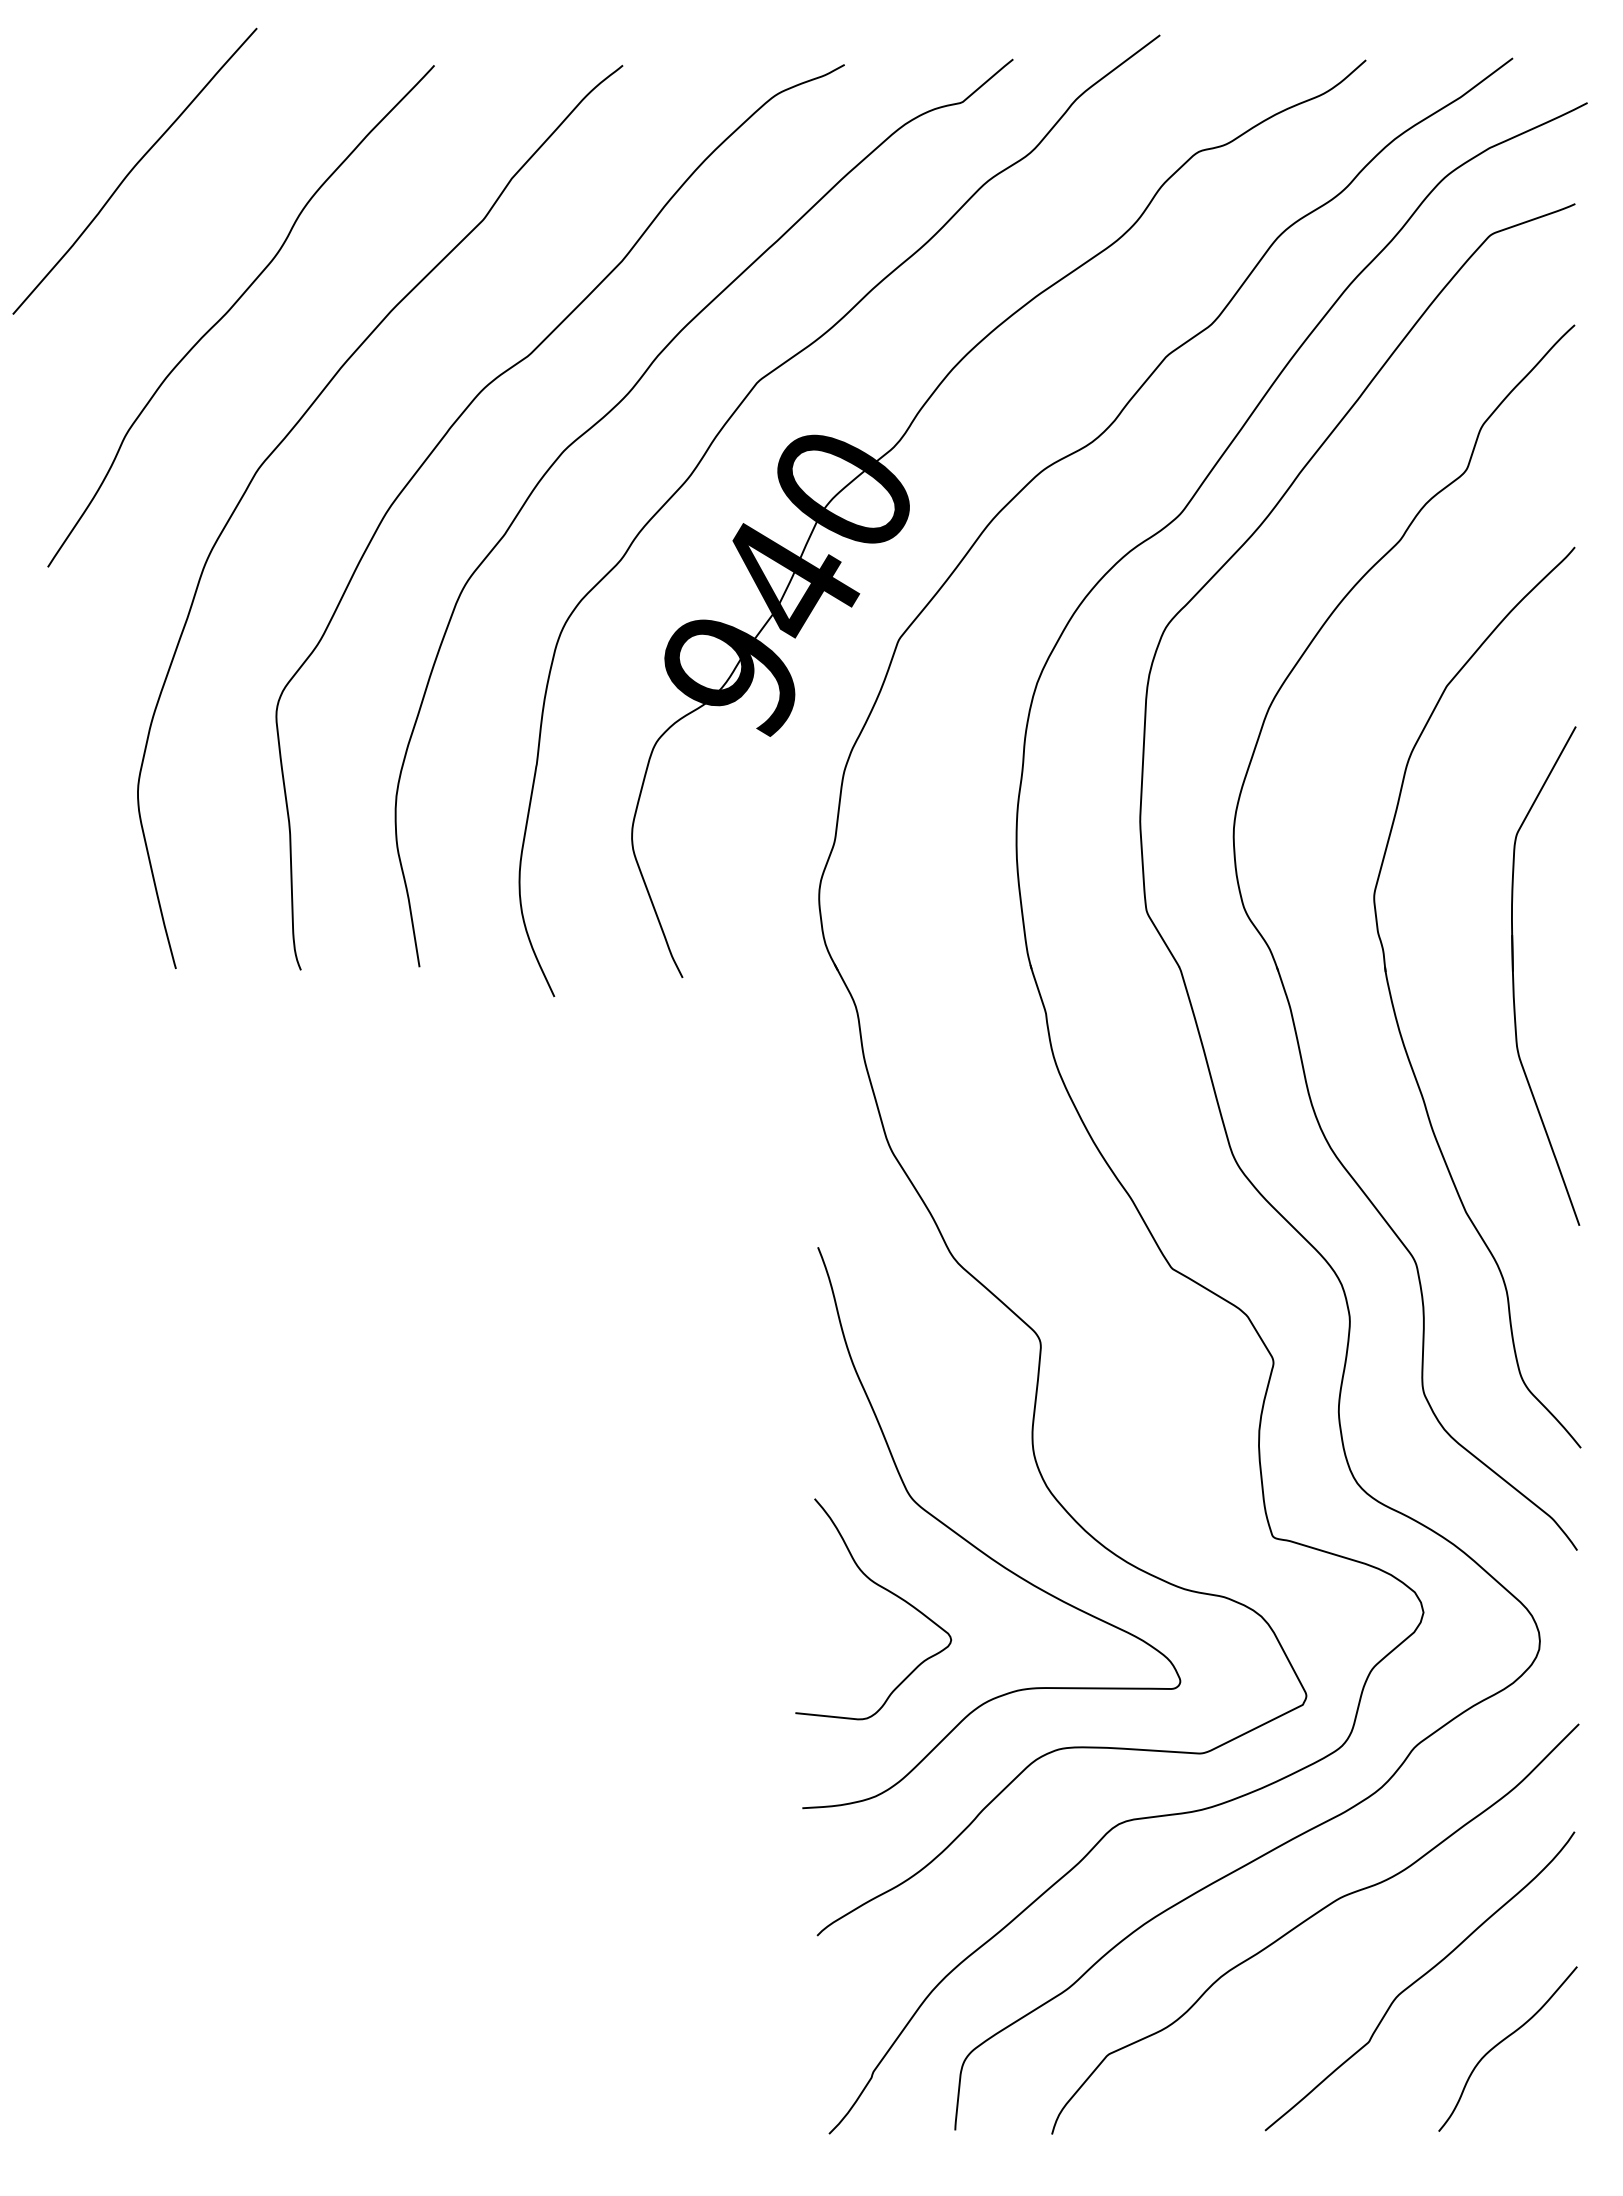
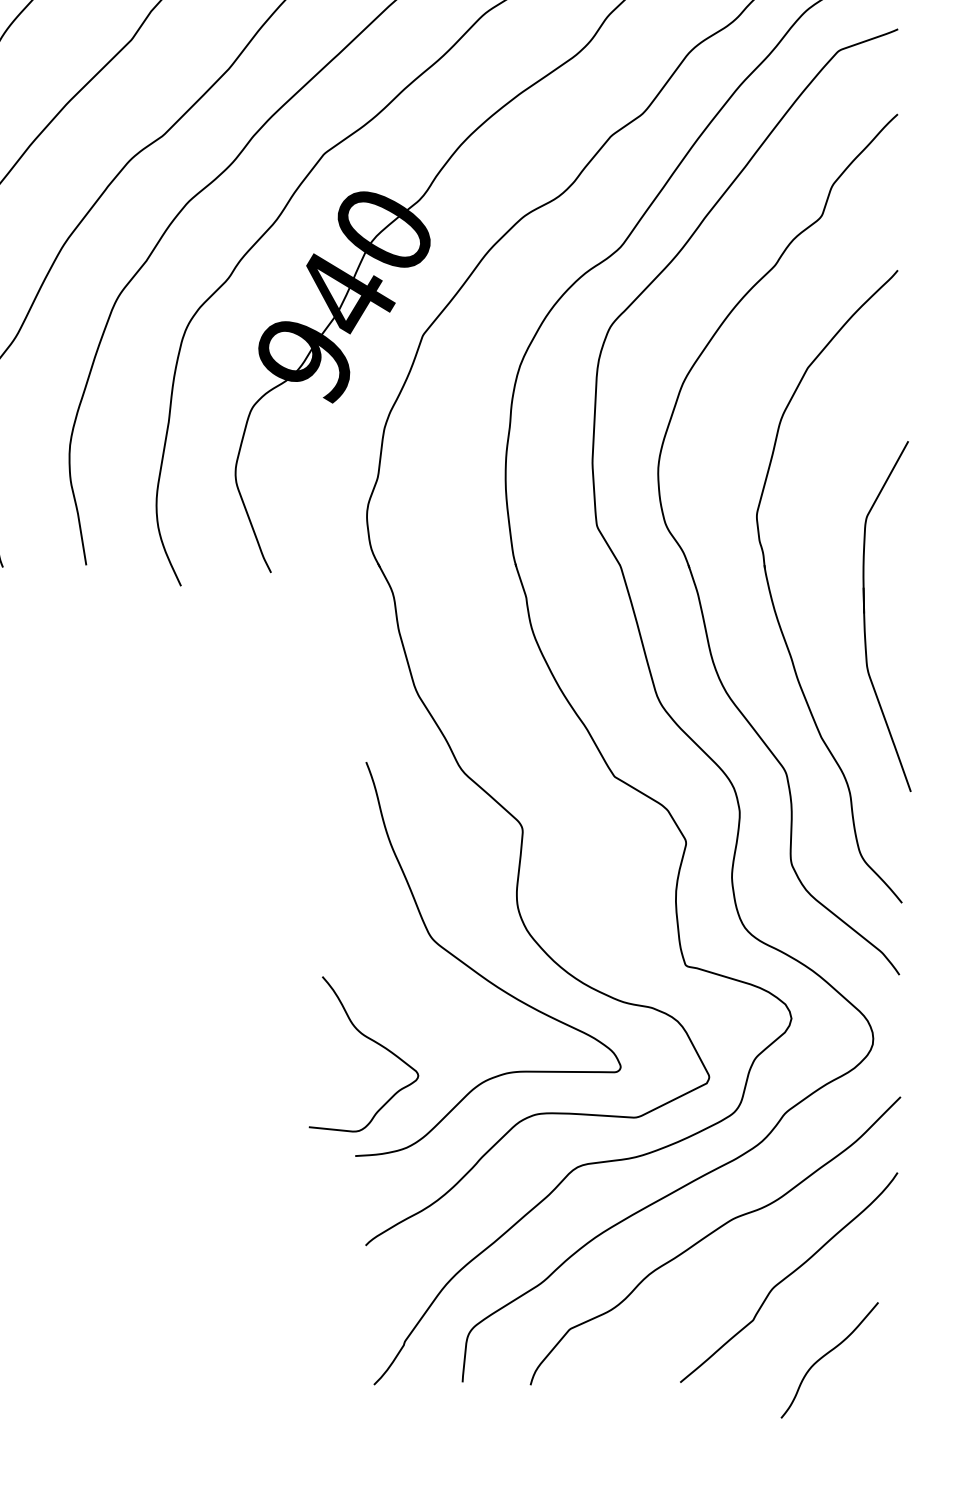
part: (1514, 979) -> (865, 618), moved
curve: (885, 1590) -> (372, 1041), moved
curve: (1503, 2041) -> (826, 1355), moved

